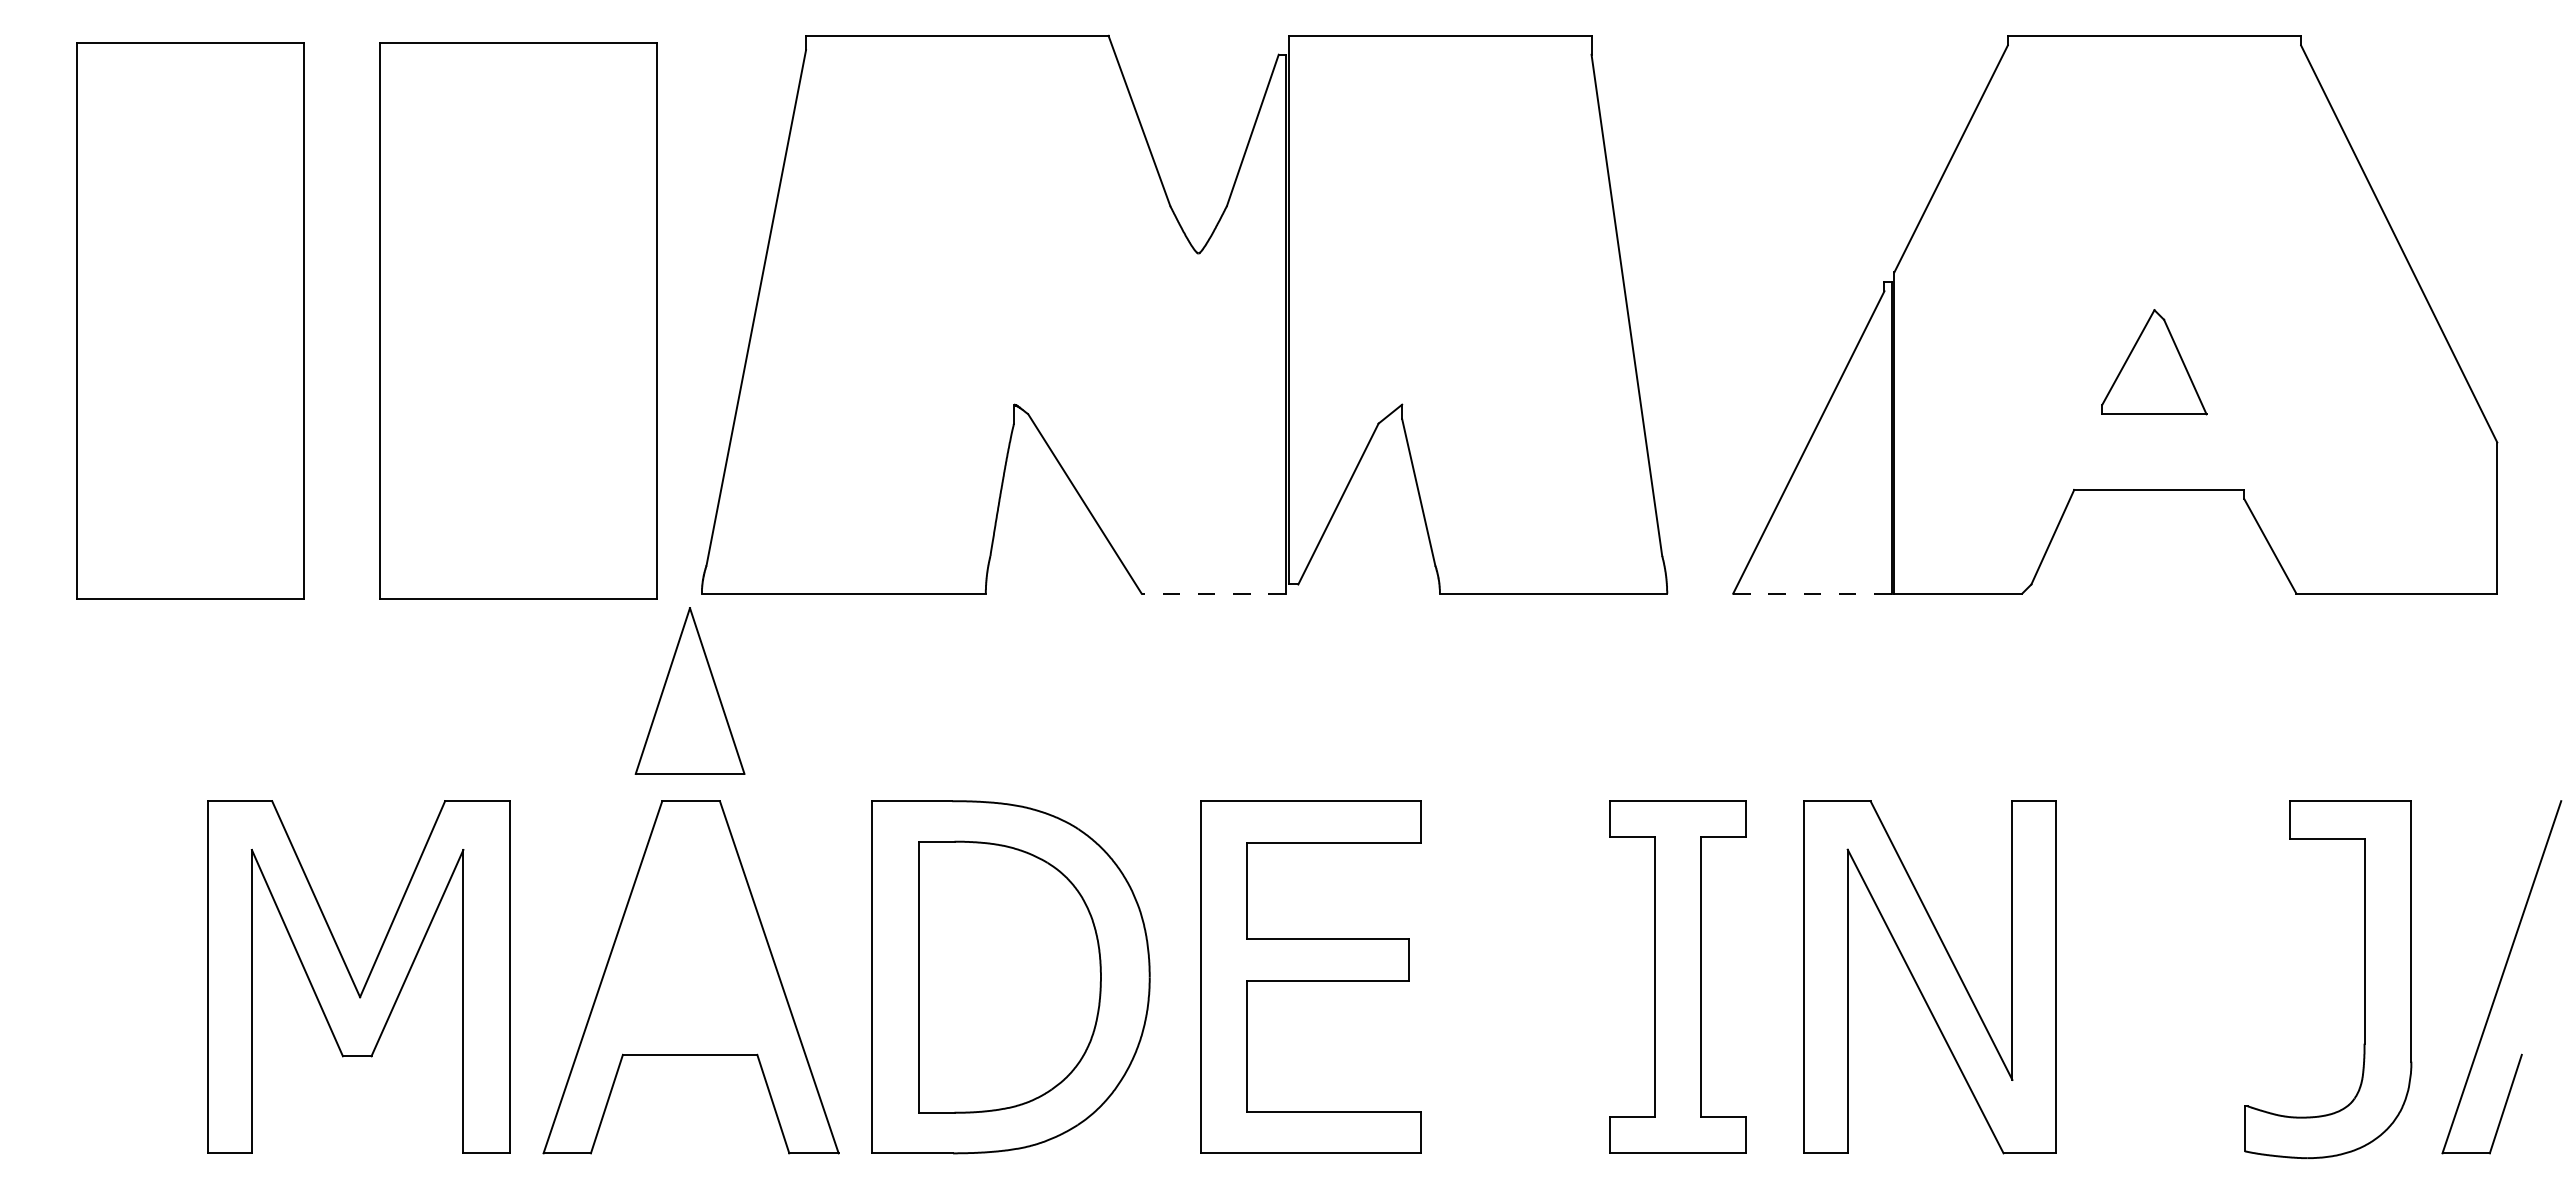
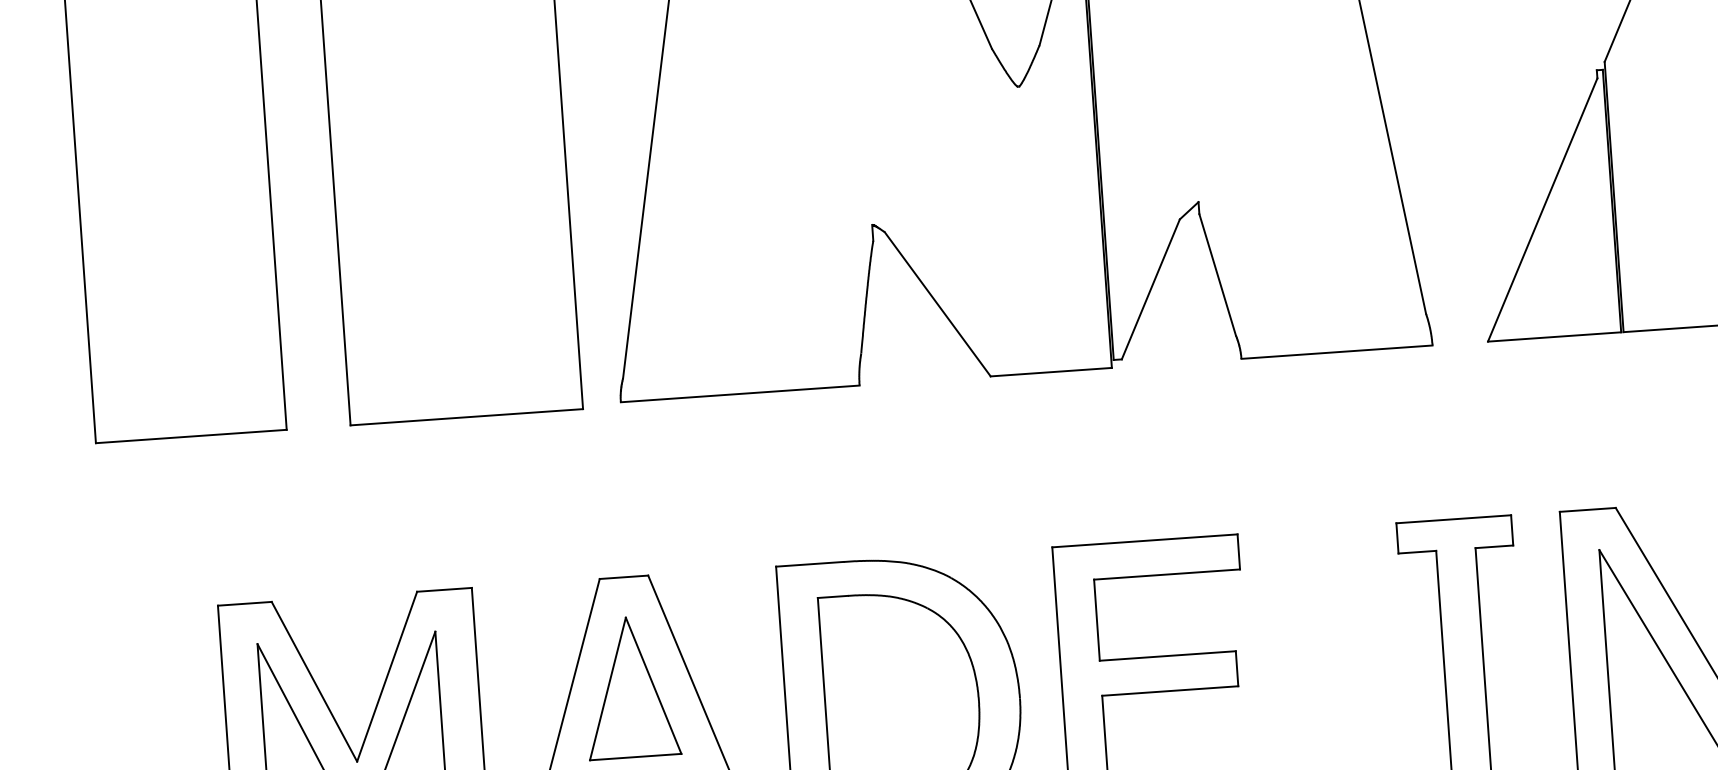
line: (1213, 593) -> (1051, 371), dashed -> solid
line: (1811, 593) -> (1553, 336), dashed -> solid
part: (689, 690) -> (630, 686), moved

